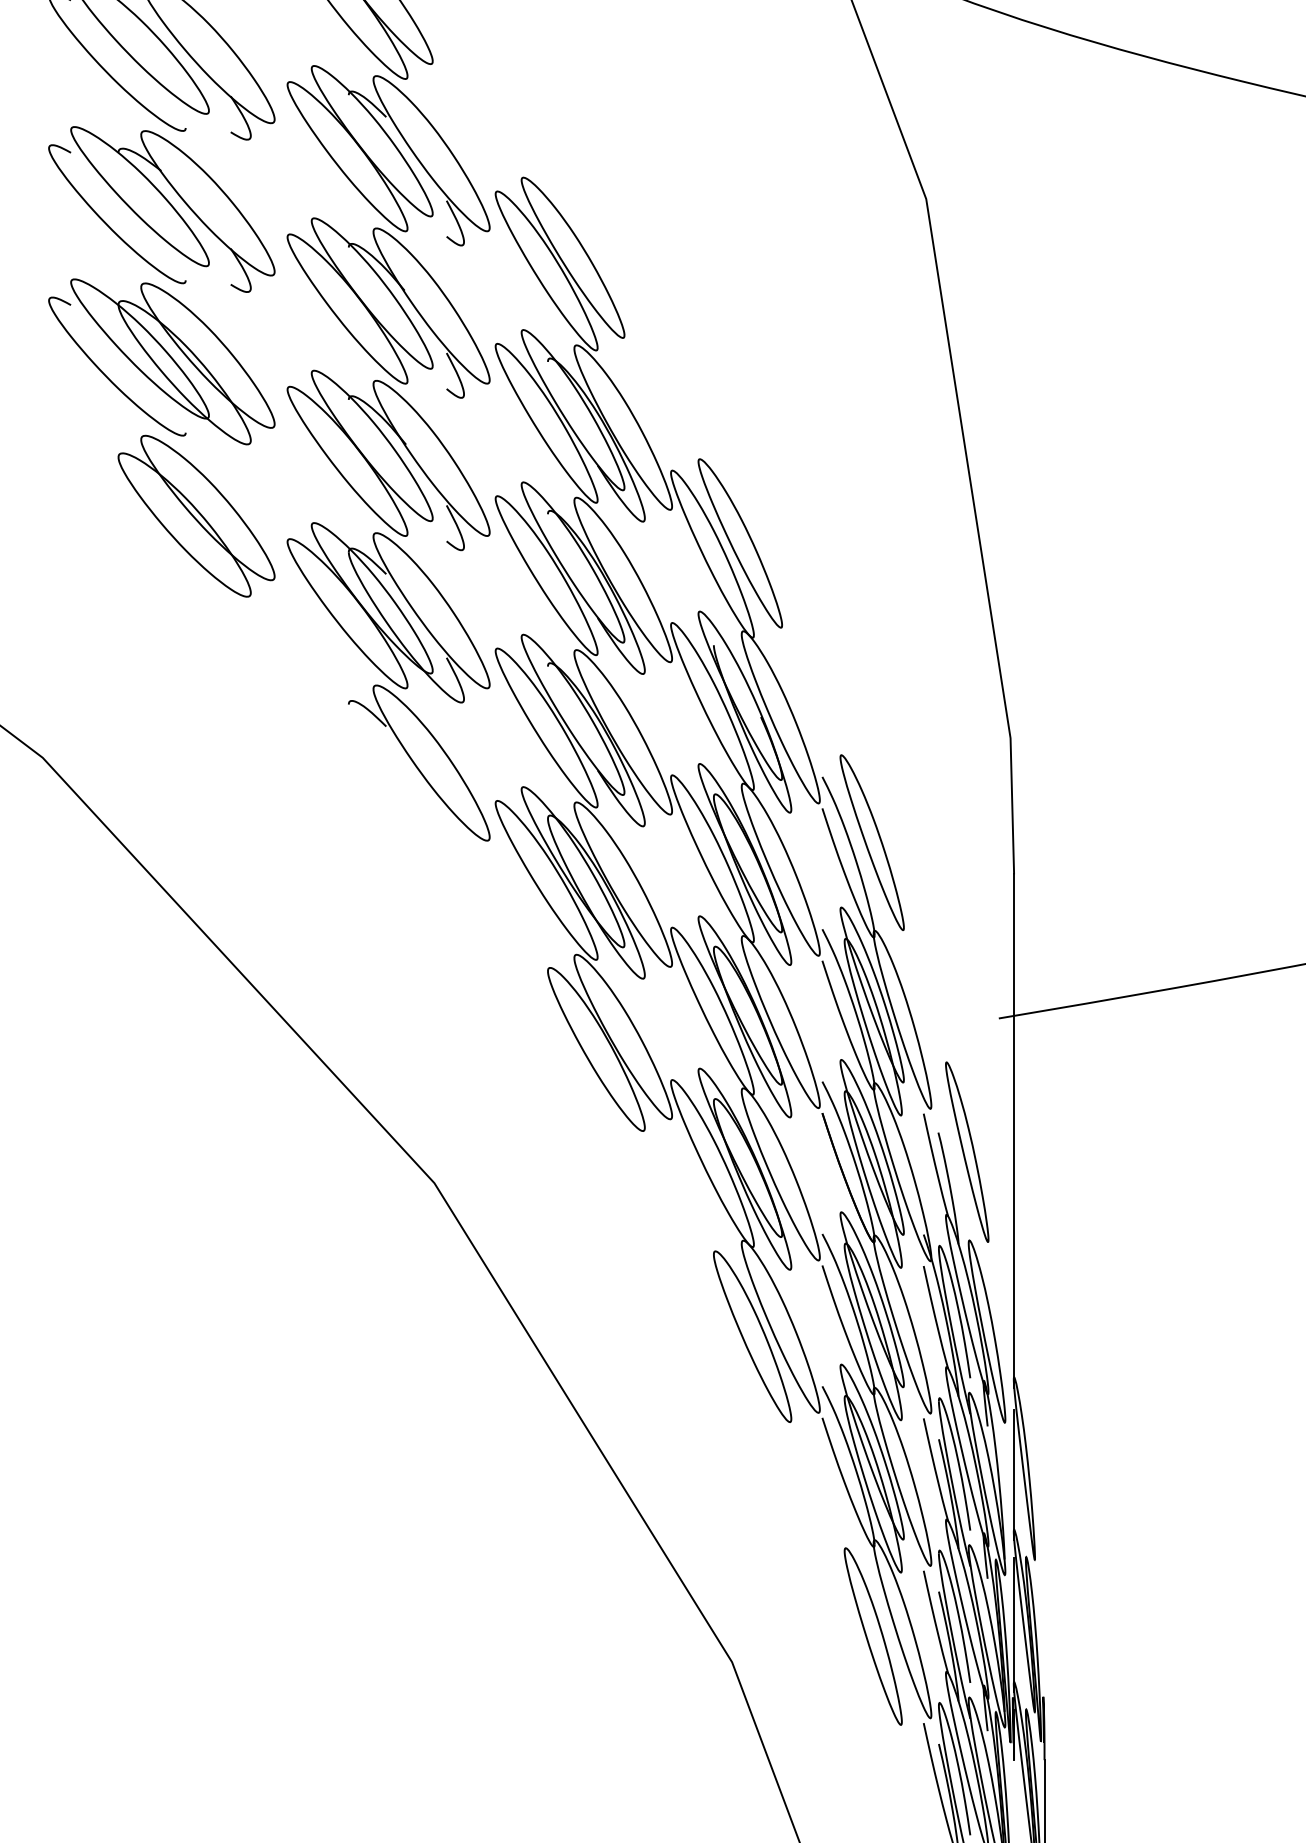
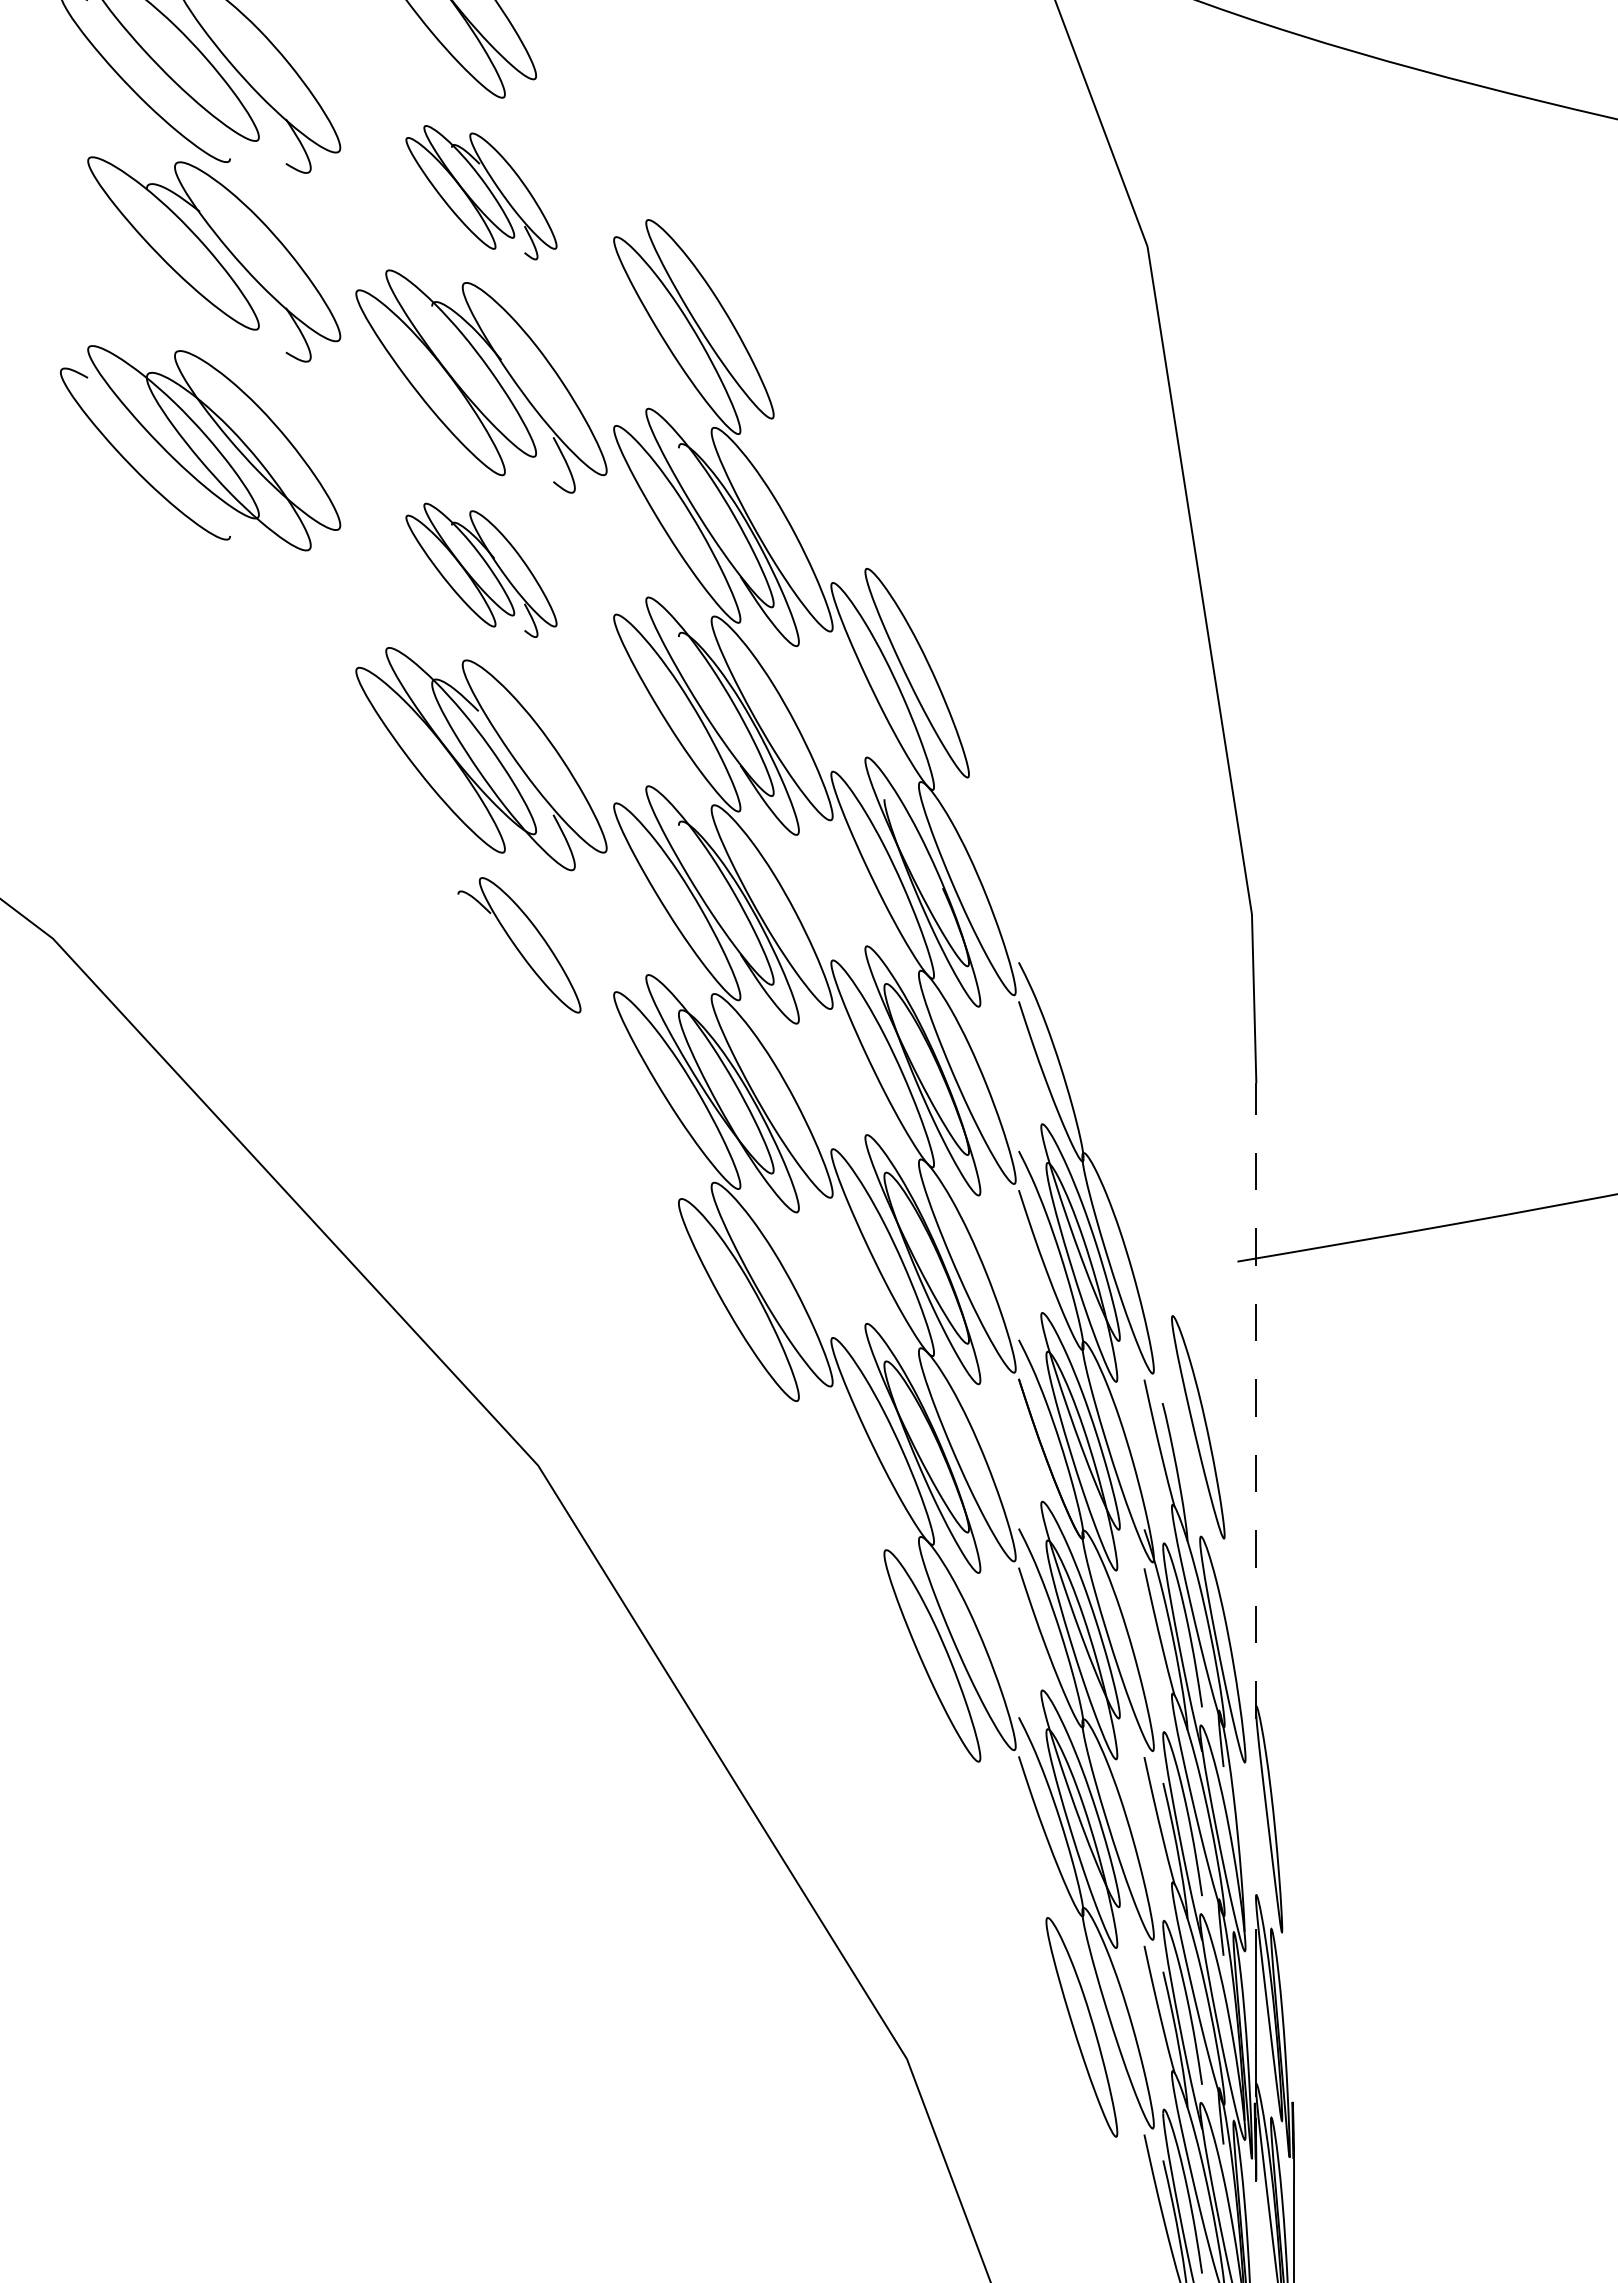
part: (388, 155) -> (481, 192), size x0.6
curve: (106, 223) -> (132, 276), removed
part: (388, 460) -> (481, 570), size x0.6
part: (196, 516) -> (243, 639), removed
part: (419, 763) -> (519, 945), size x0.7
part: (872, 842) -> (1080, 1043), removed
line: (1014, 1130) -> (1256, 1400), solid -> dashed
line: (1014, 1474) -> (1256, 1826), removed

